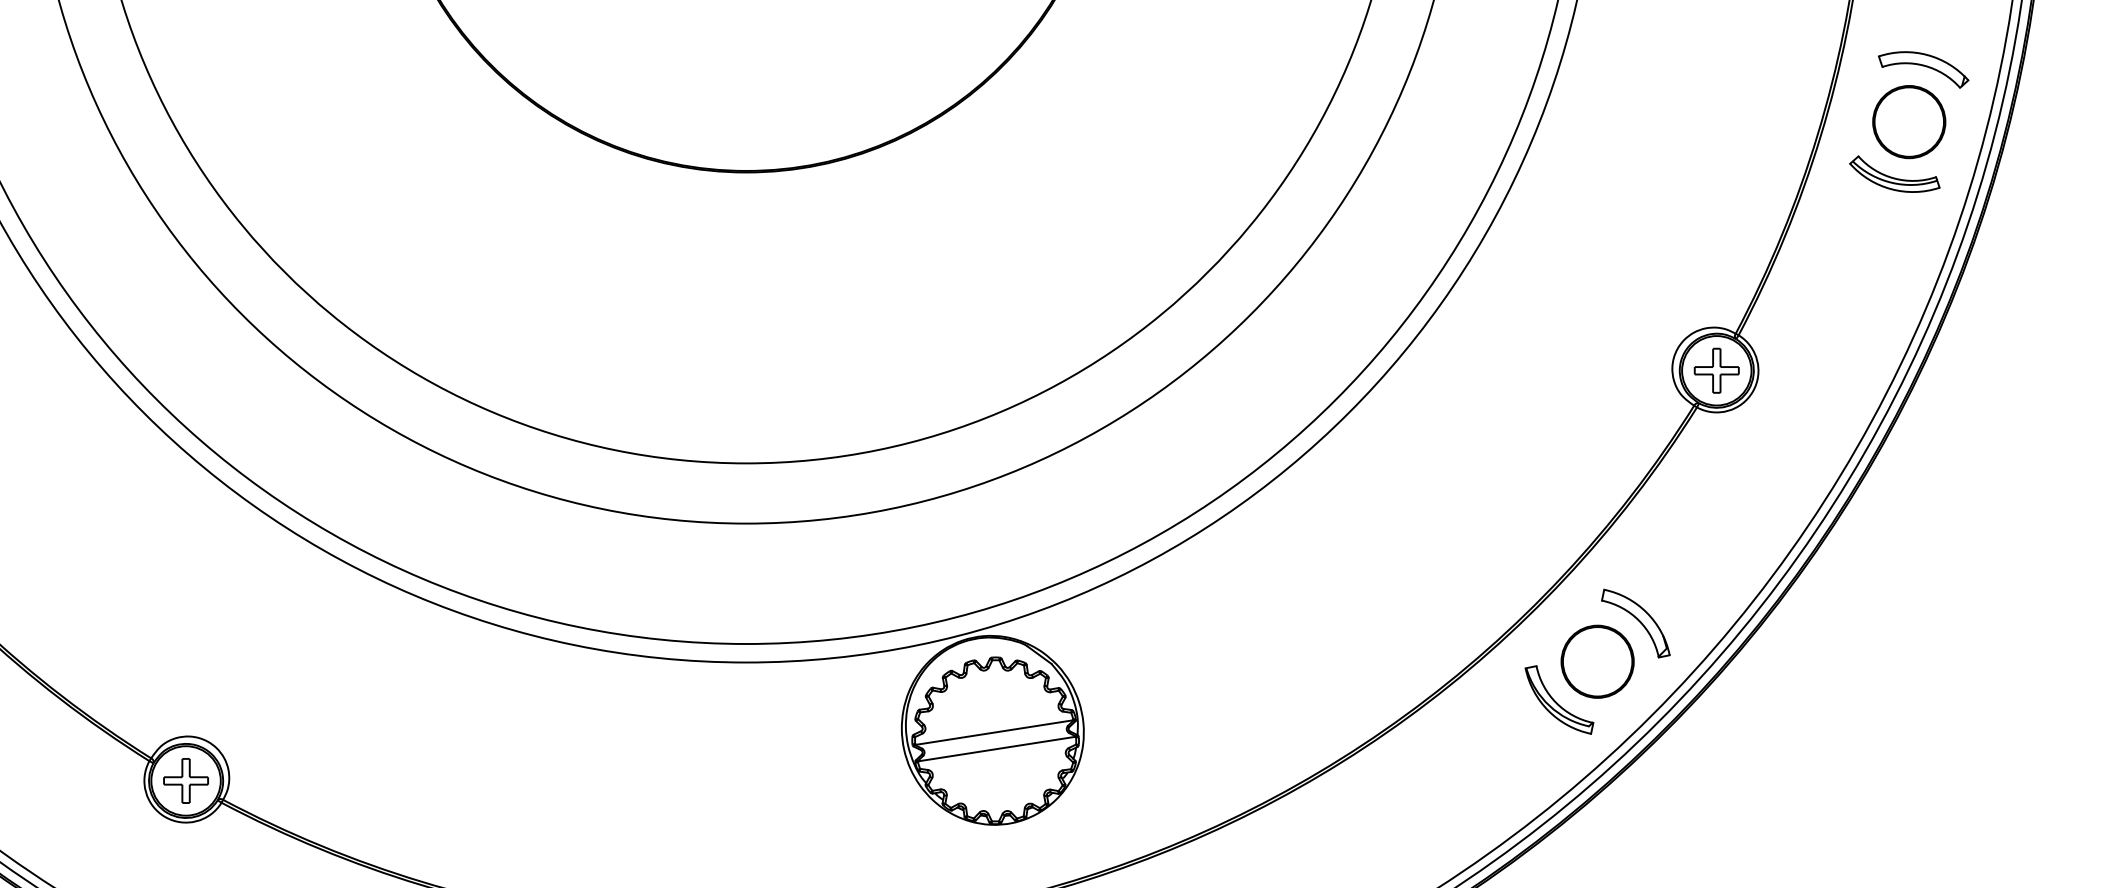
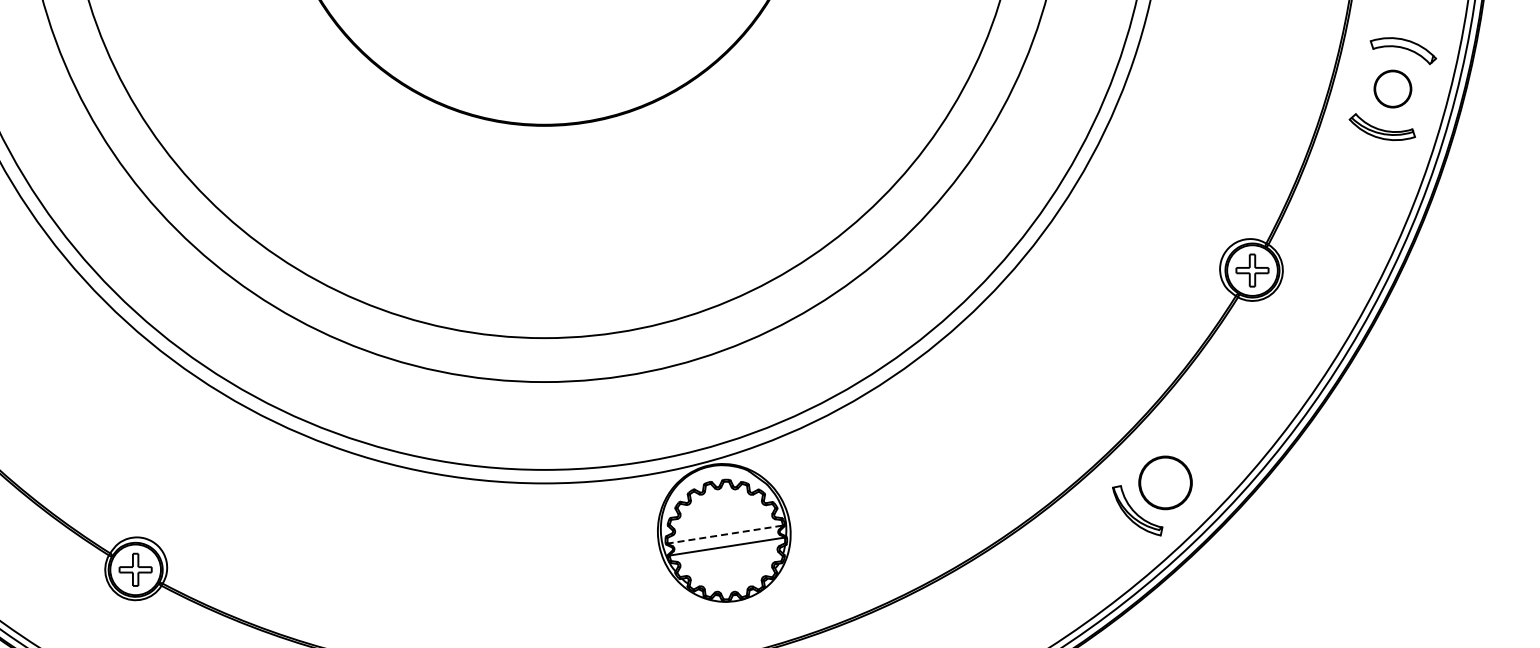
part: (1908, 121) -> (1392, 88), size x0.7
part: (1635, 622) -> (1193, 454), removed
line: (994, 732) -> (725, 534), solid -> dashed

